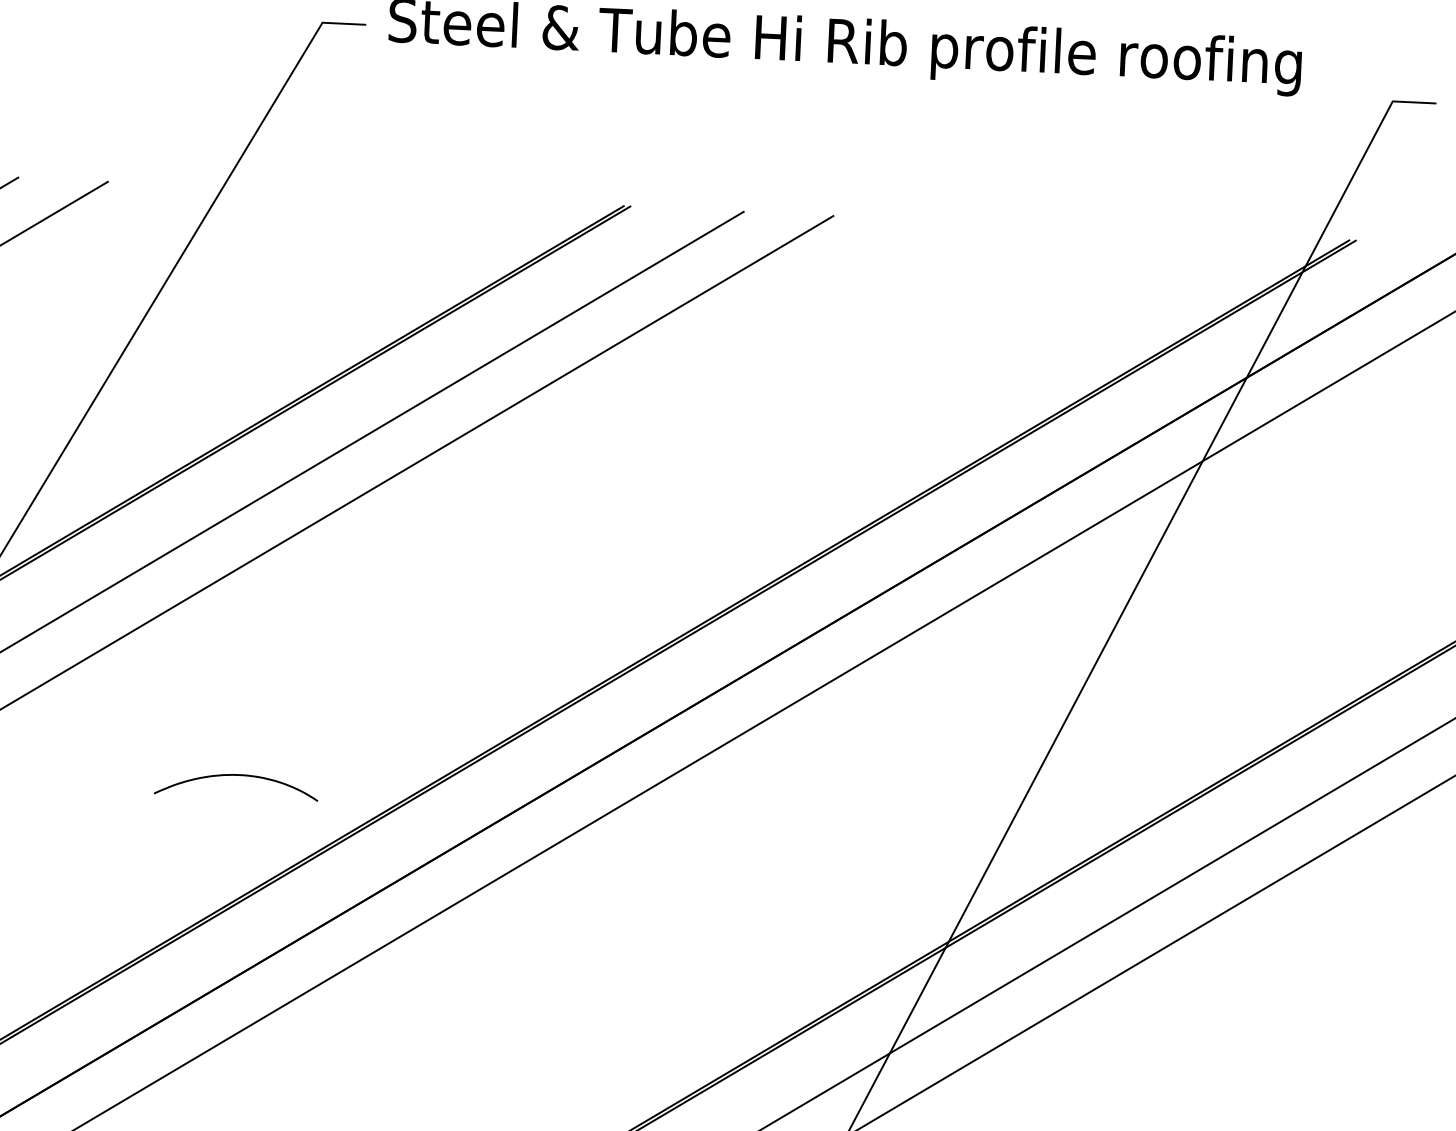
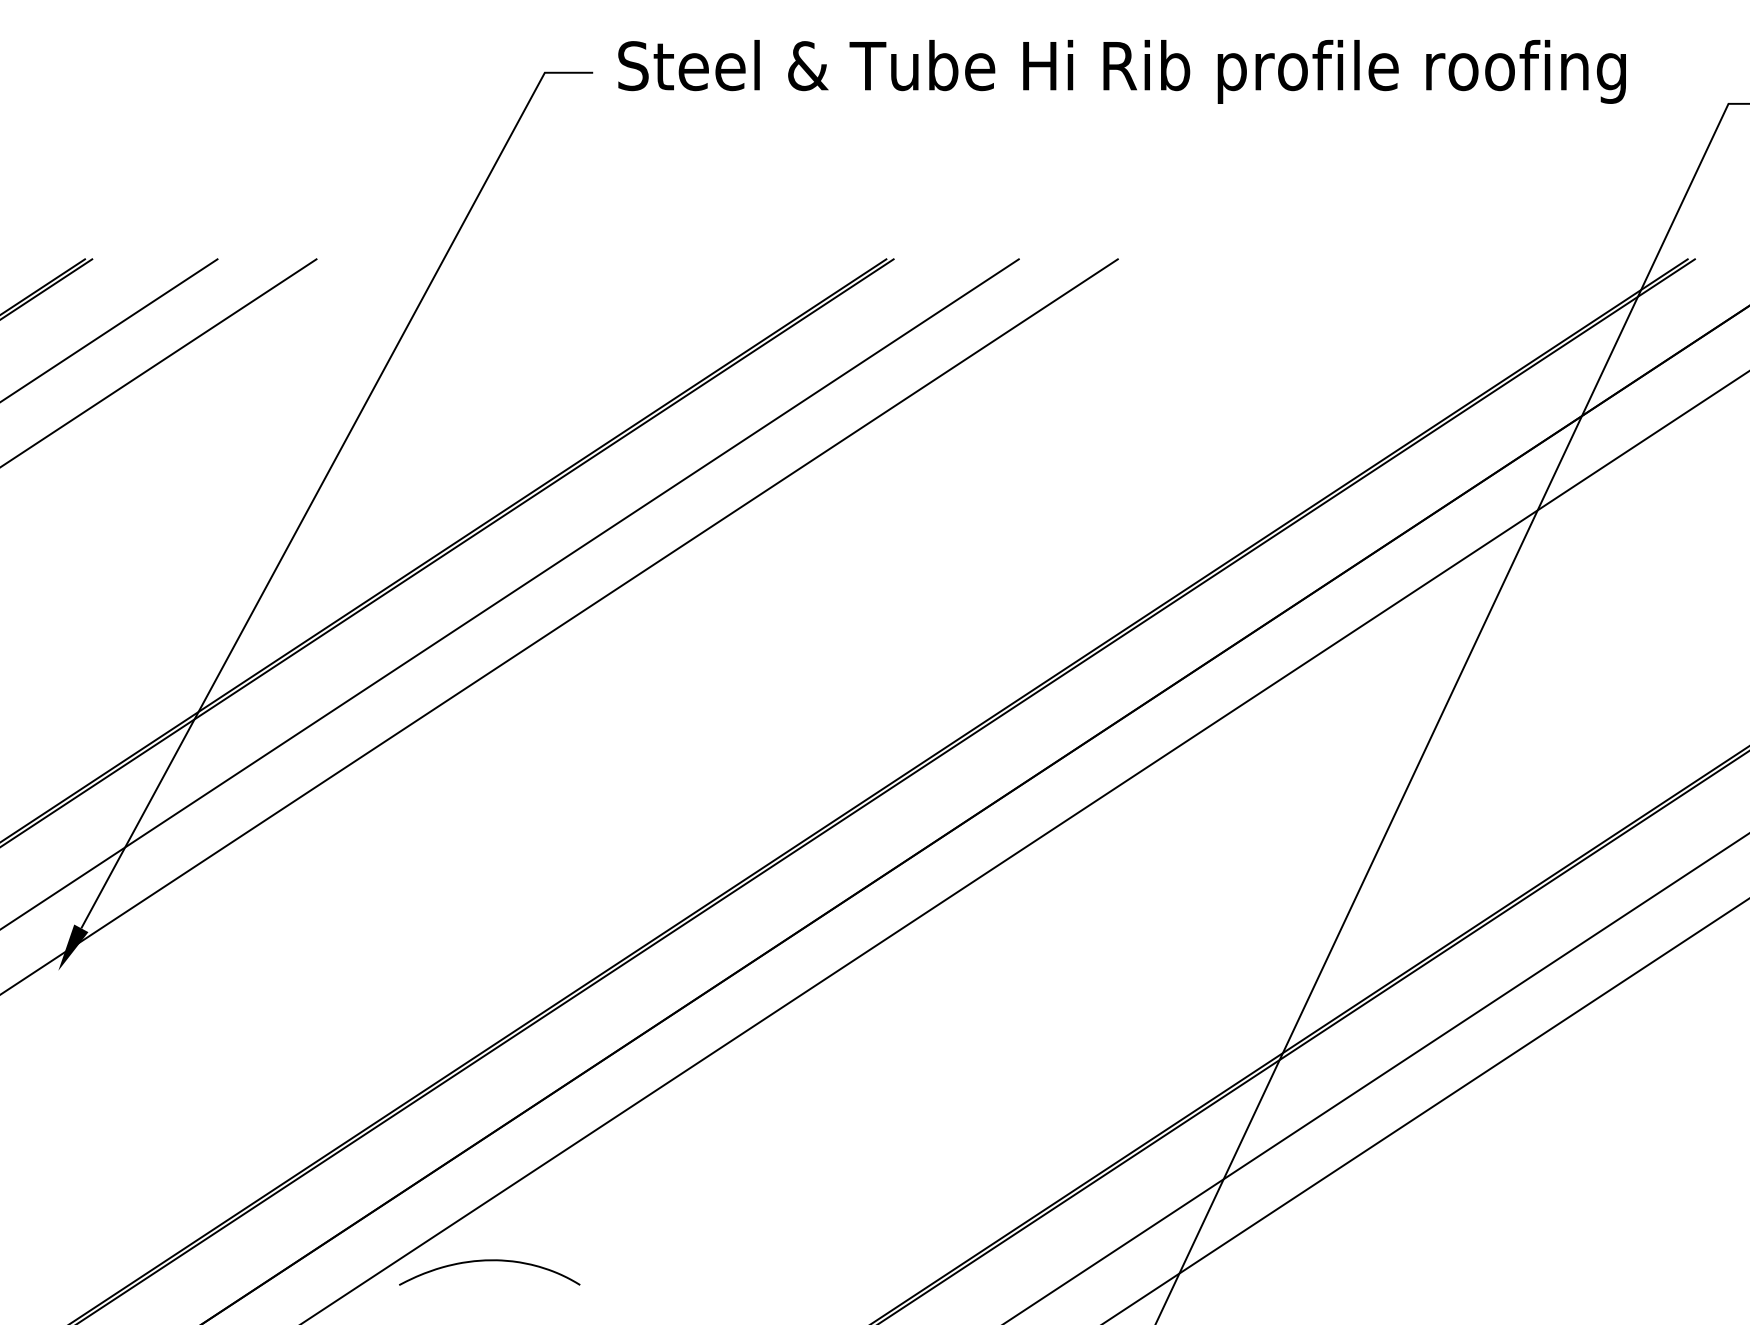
curve: (236, 776) -> (489, 1261), moved

